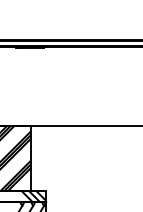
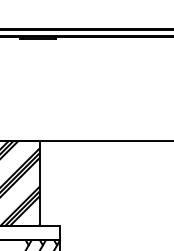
hatch: (33, 196) -> (43, 233), removed

